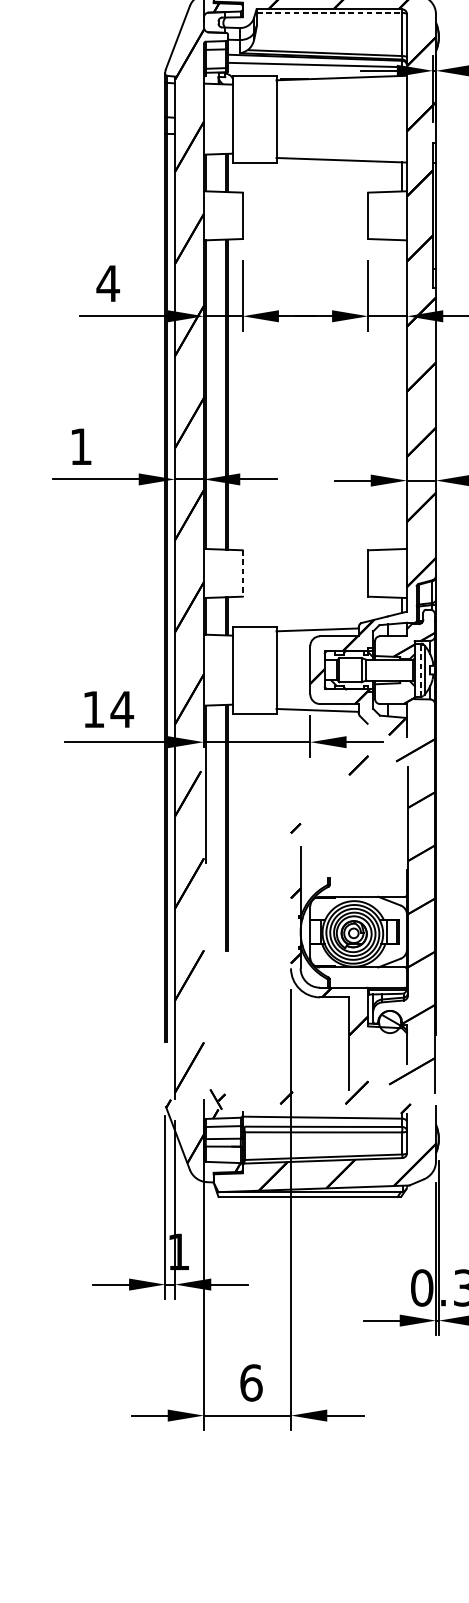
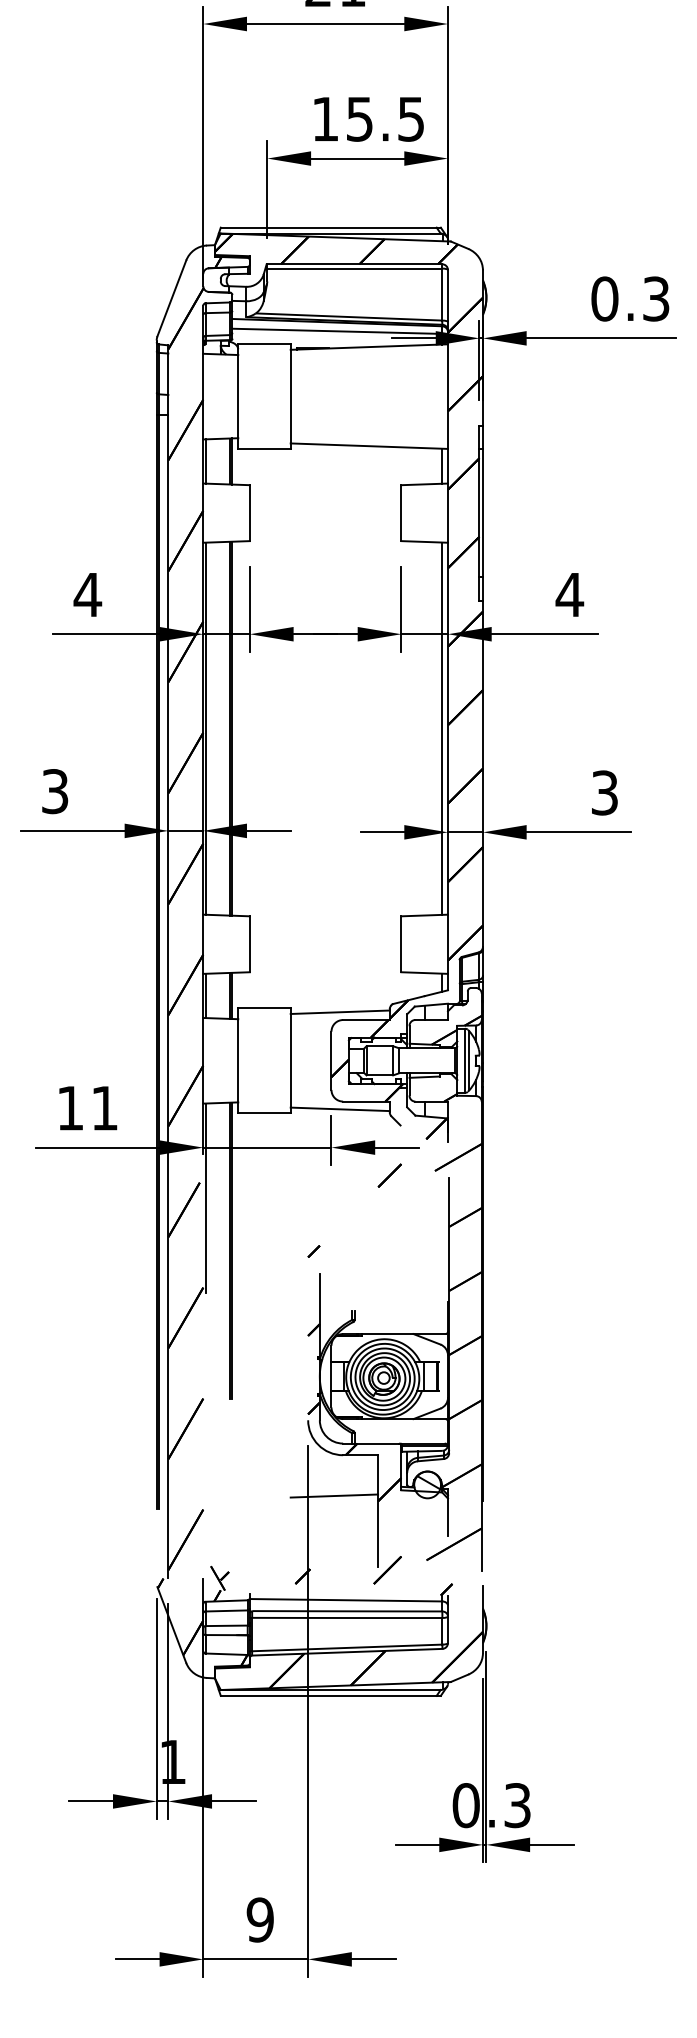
line: (330, 12) -> (355, 268), dashed -> solid
line: (402, 394) -> (442, 728), added
text: (81, 446) -> (55, 791), 1 -> 3
line: (242, 573) -> (249, 944), dashed -> solid
line: (420, 669) -> (464, 1060), dashed -> solid
text: (122, 709) -> (104, 1108), 14 -> 11
line: (312, 1030) -> (334, 1495), added
text: (251, 1382) -> (260, 1919), 6 -> 9

